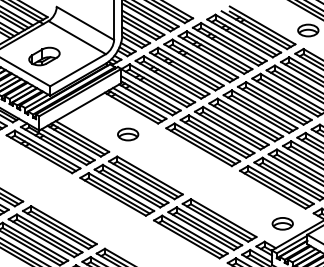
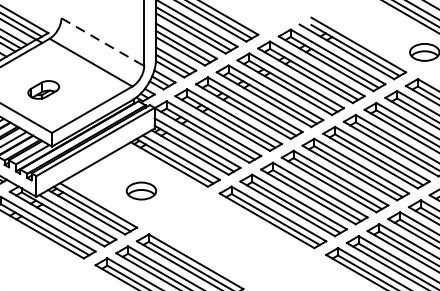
line: (85, 23) -> (102, 42), solid -> dashed
part: (44, 56) -> (43, 89), size x0.7
part: (128, 134) -> (141, 190), moved

